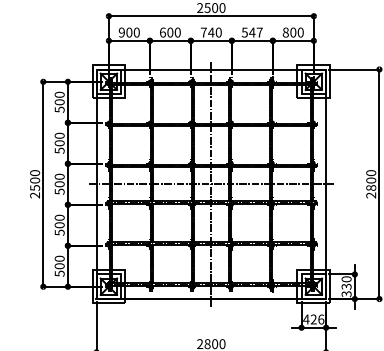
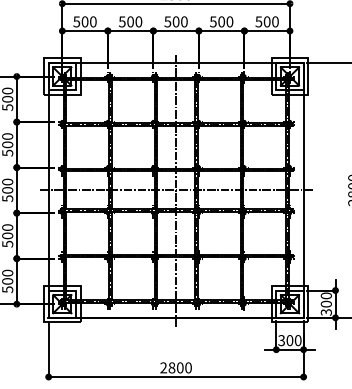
text: (121, 32) -> (76, 21), 900 -> 500
text: (162, 32) -> (121, 21), 600 -> 500
text: (207, 32) -> (171, 21), 740 -> 500
text: (255, 32) -> (225, 21), 547 -> 500
text: (285, 32) -> (258, 21), 800 -> 500
text: (346, 286) -> (326, 303), 330 -> 300
text: (313, 319) -> (289, 340), 426 -> 300

